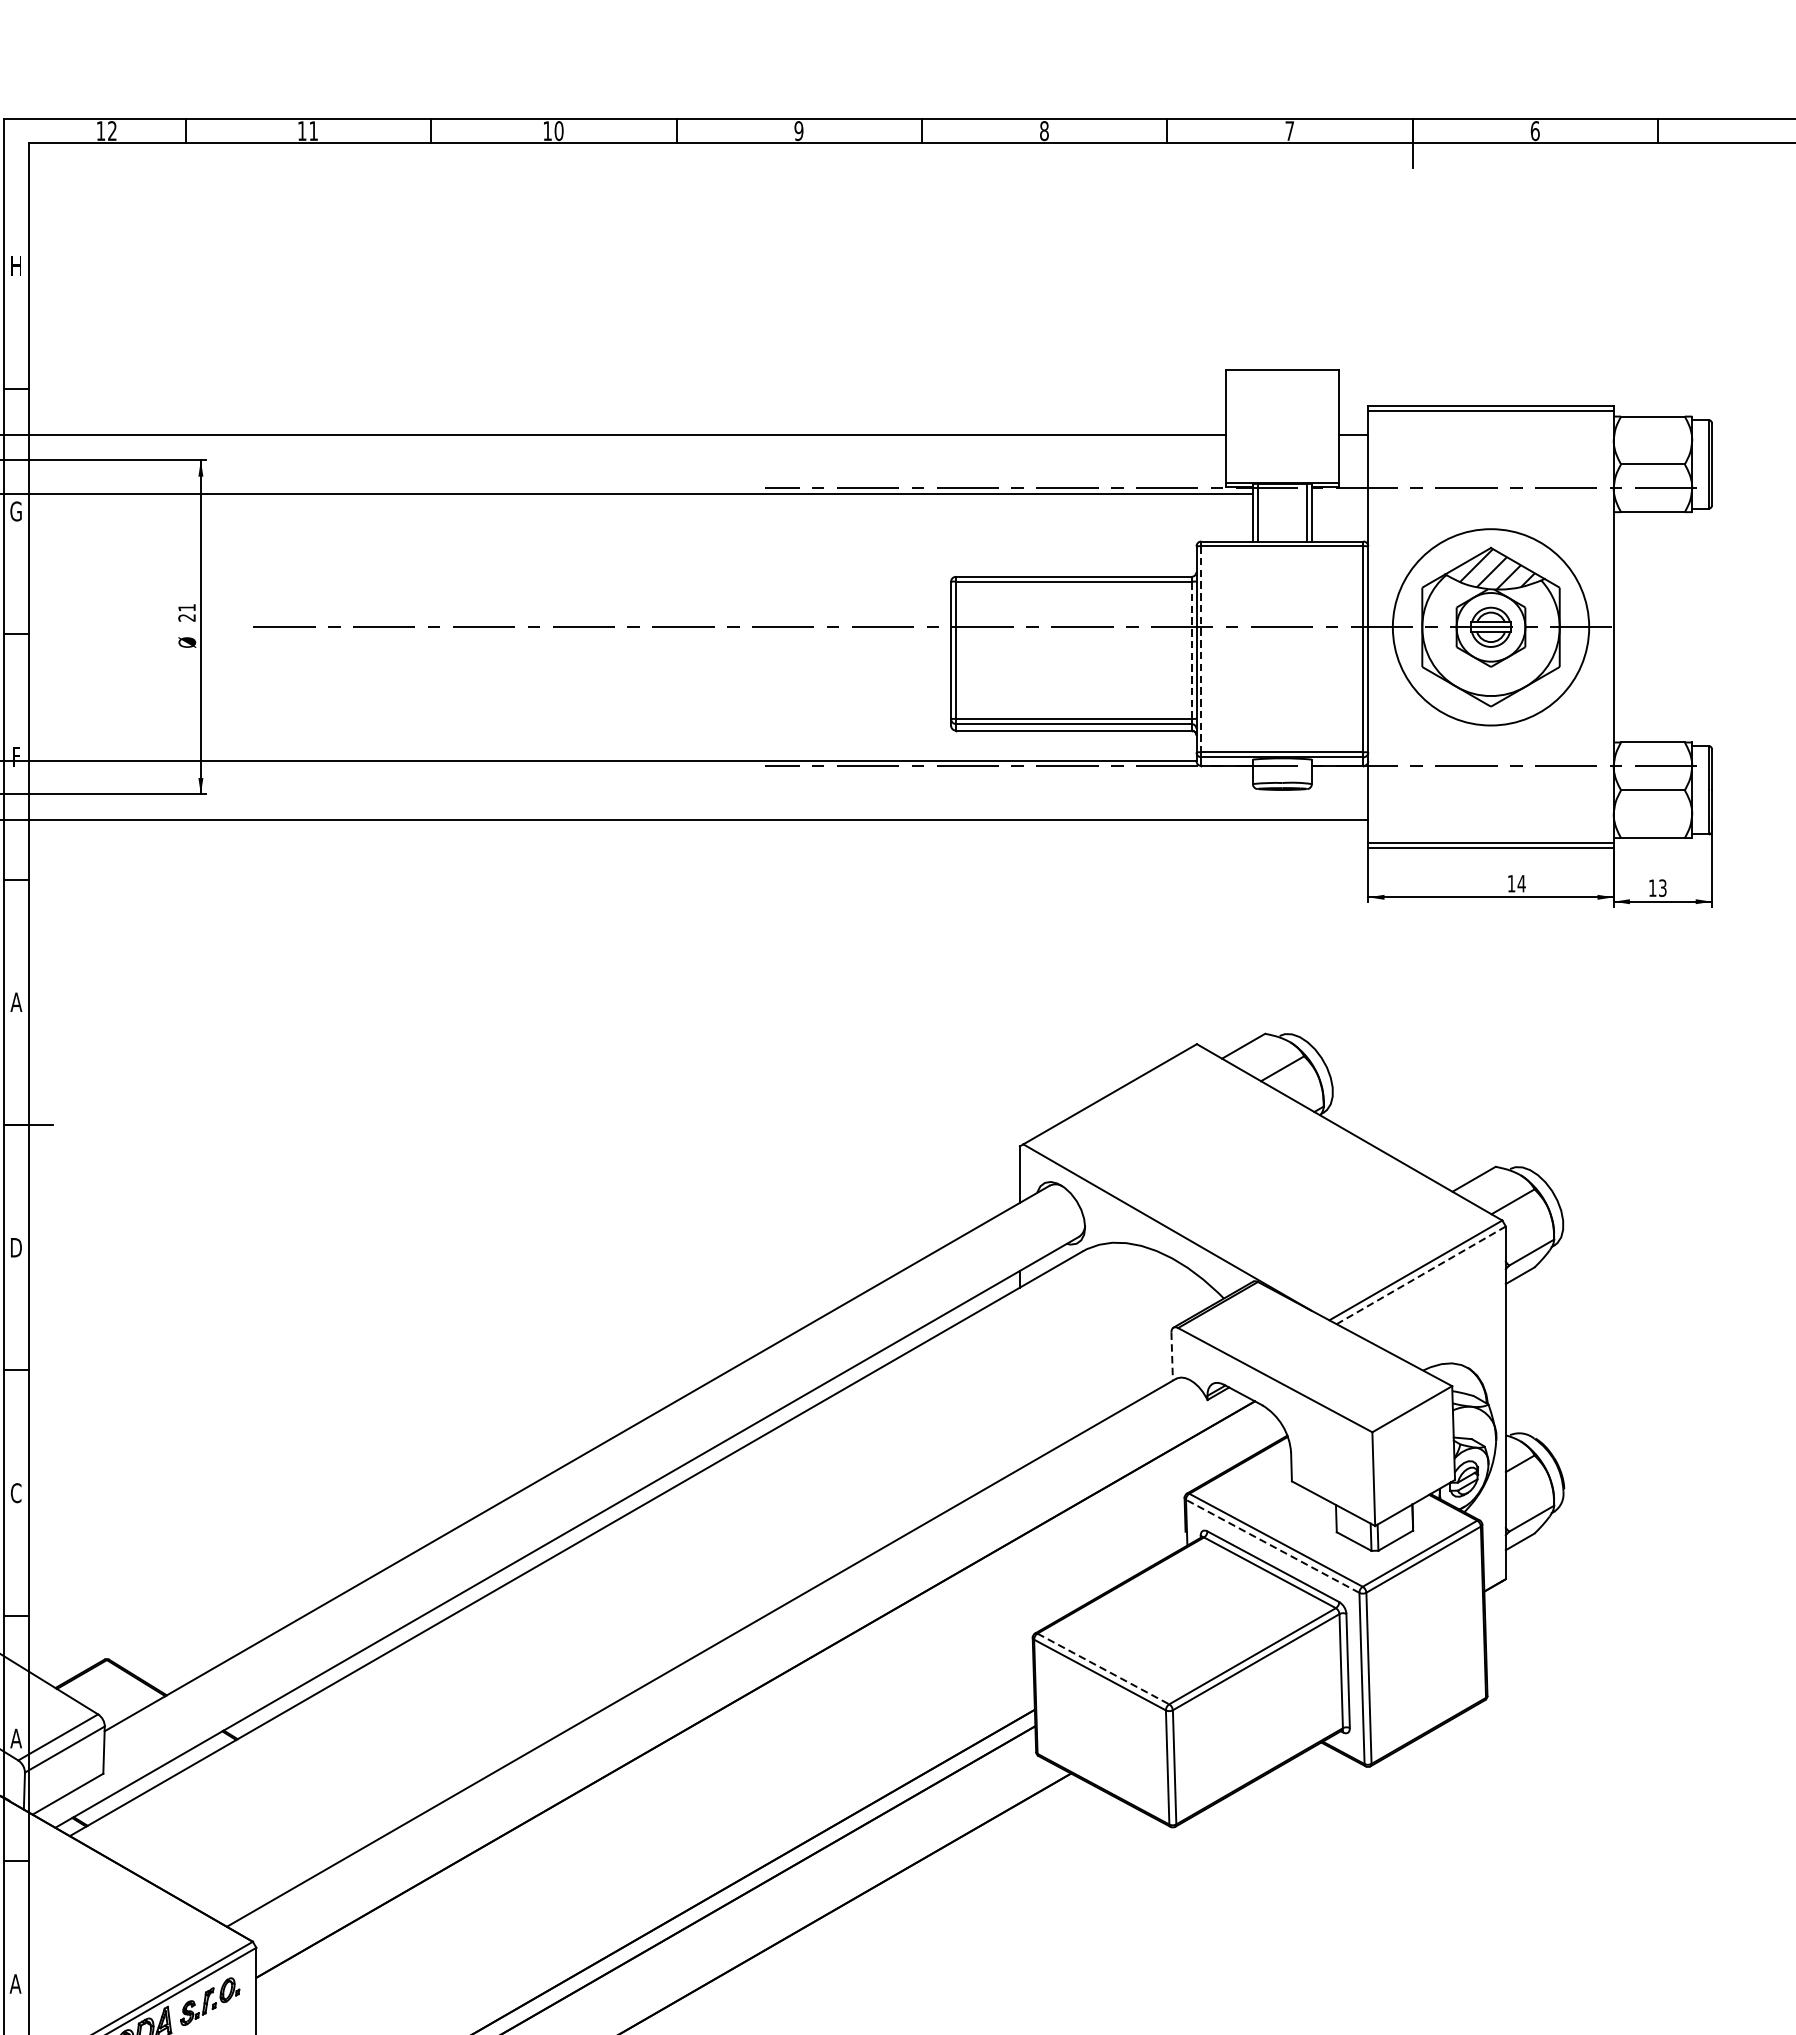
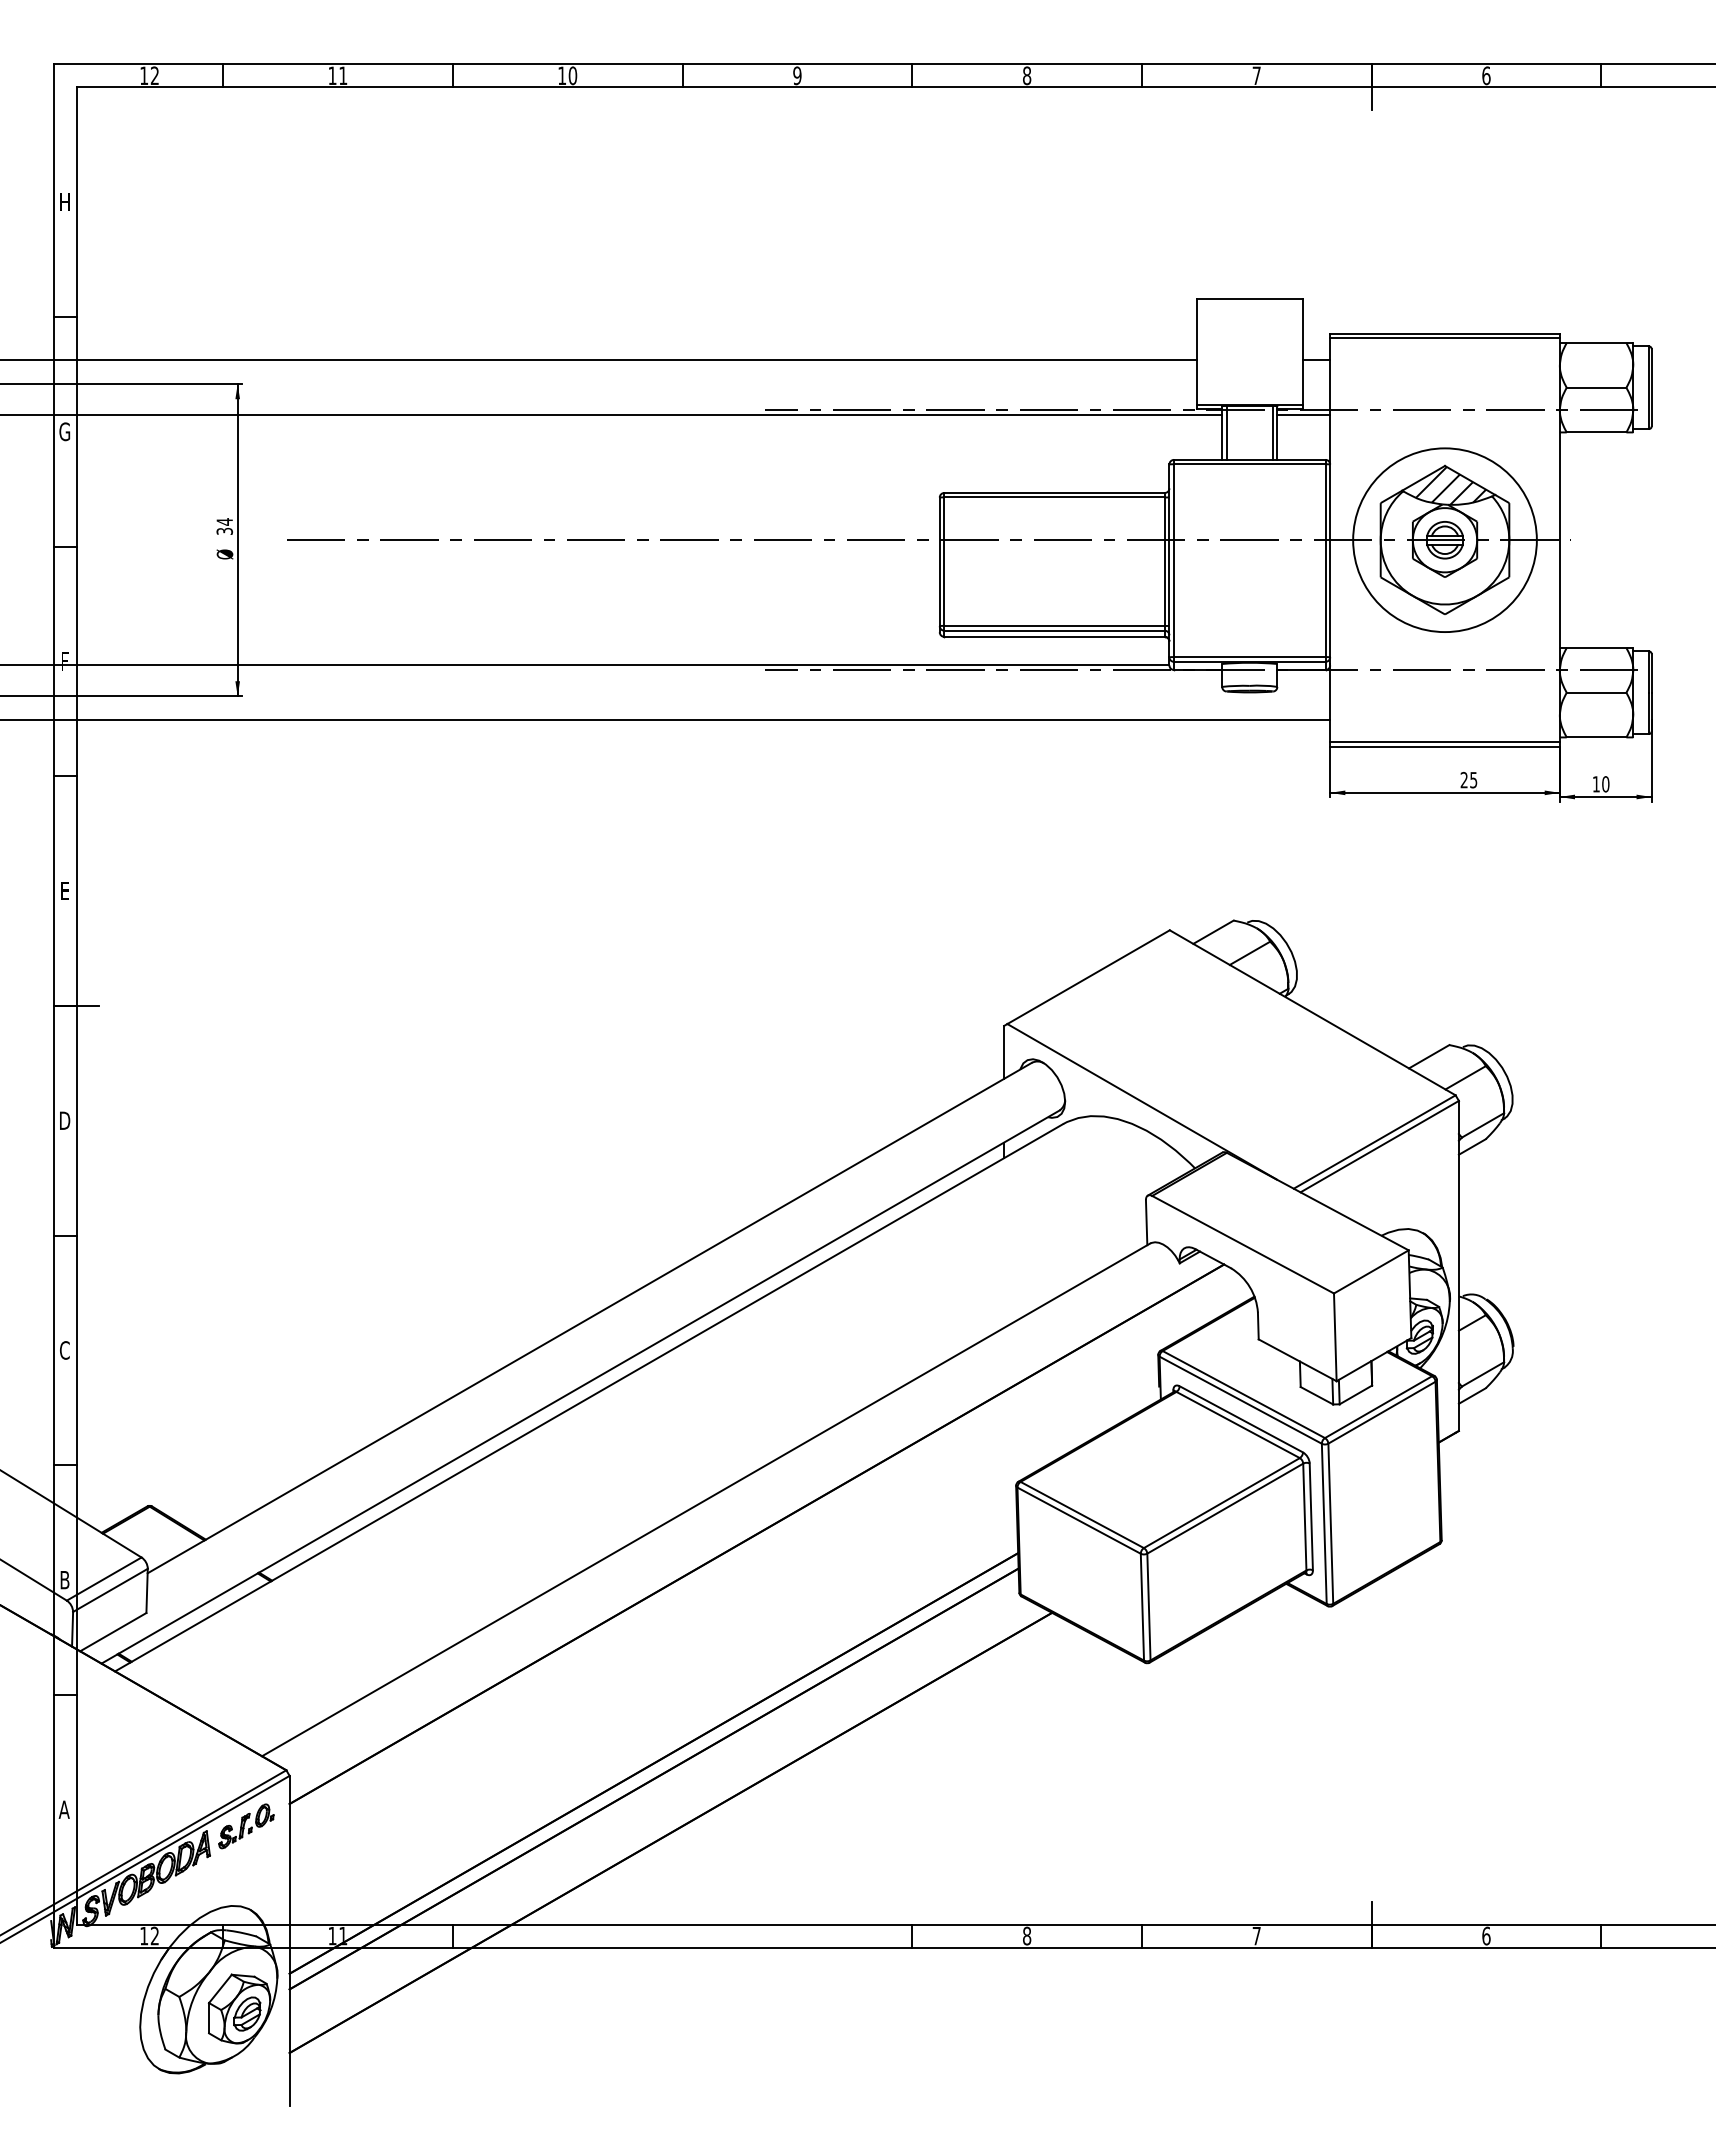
line: (1339, 494) -> (1303, 415), added
text: (186, 612) -> (224, 526), 21 -> 34
line: (1191, 650) -> (1164, 561), dashed -> solid
line: (1201, 650) -> (1174, 561), dashed -> solid
text: (1516, 883) -> (1468, 779), 14 -> 25
text: (1662, 888) -> (1605, 784), 13 -> 10
text: (15, 1002) -> (64, 891), A -> E
line: (1421, 1275) -> (1379, 1146), dashed -> solid
line: (1172, 1356) -> (1146, 1222), dashed -> solid
line: (1272, 1546) -> (1240, 1400), dashed -> solid
line: (1103, 1668) -> (1082, 1514), dashed -> solid
text: (15, 1738) -> (64, 1580), A -> B

